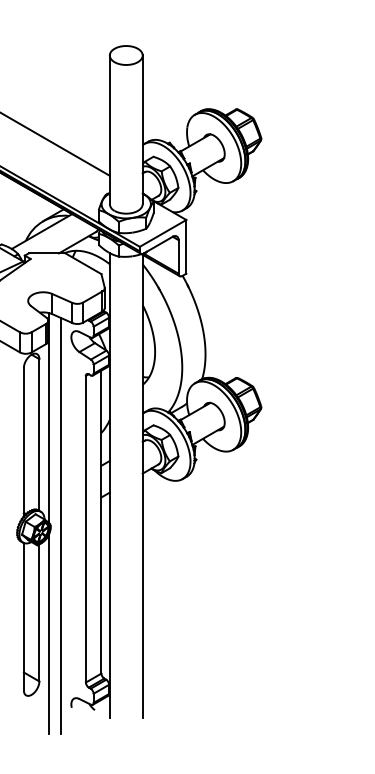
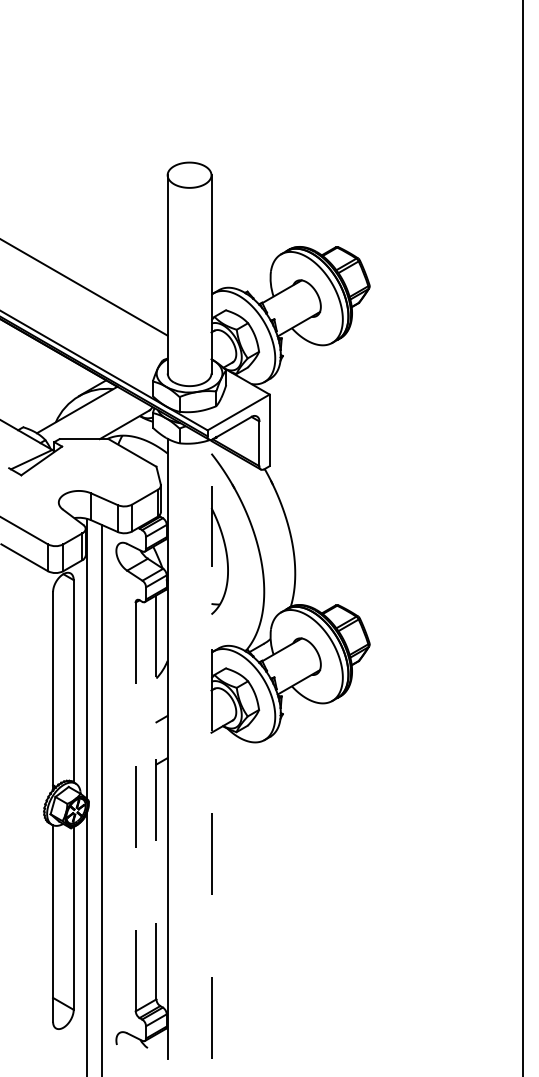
line: (142, 485) -> (211, 748), solid -> dashed
line: (101, 522) -> (156, 797), solid -> dashed
line: (85, 529) -> (135, 807), solid -> dashed

